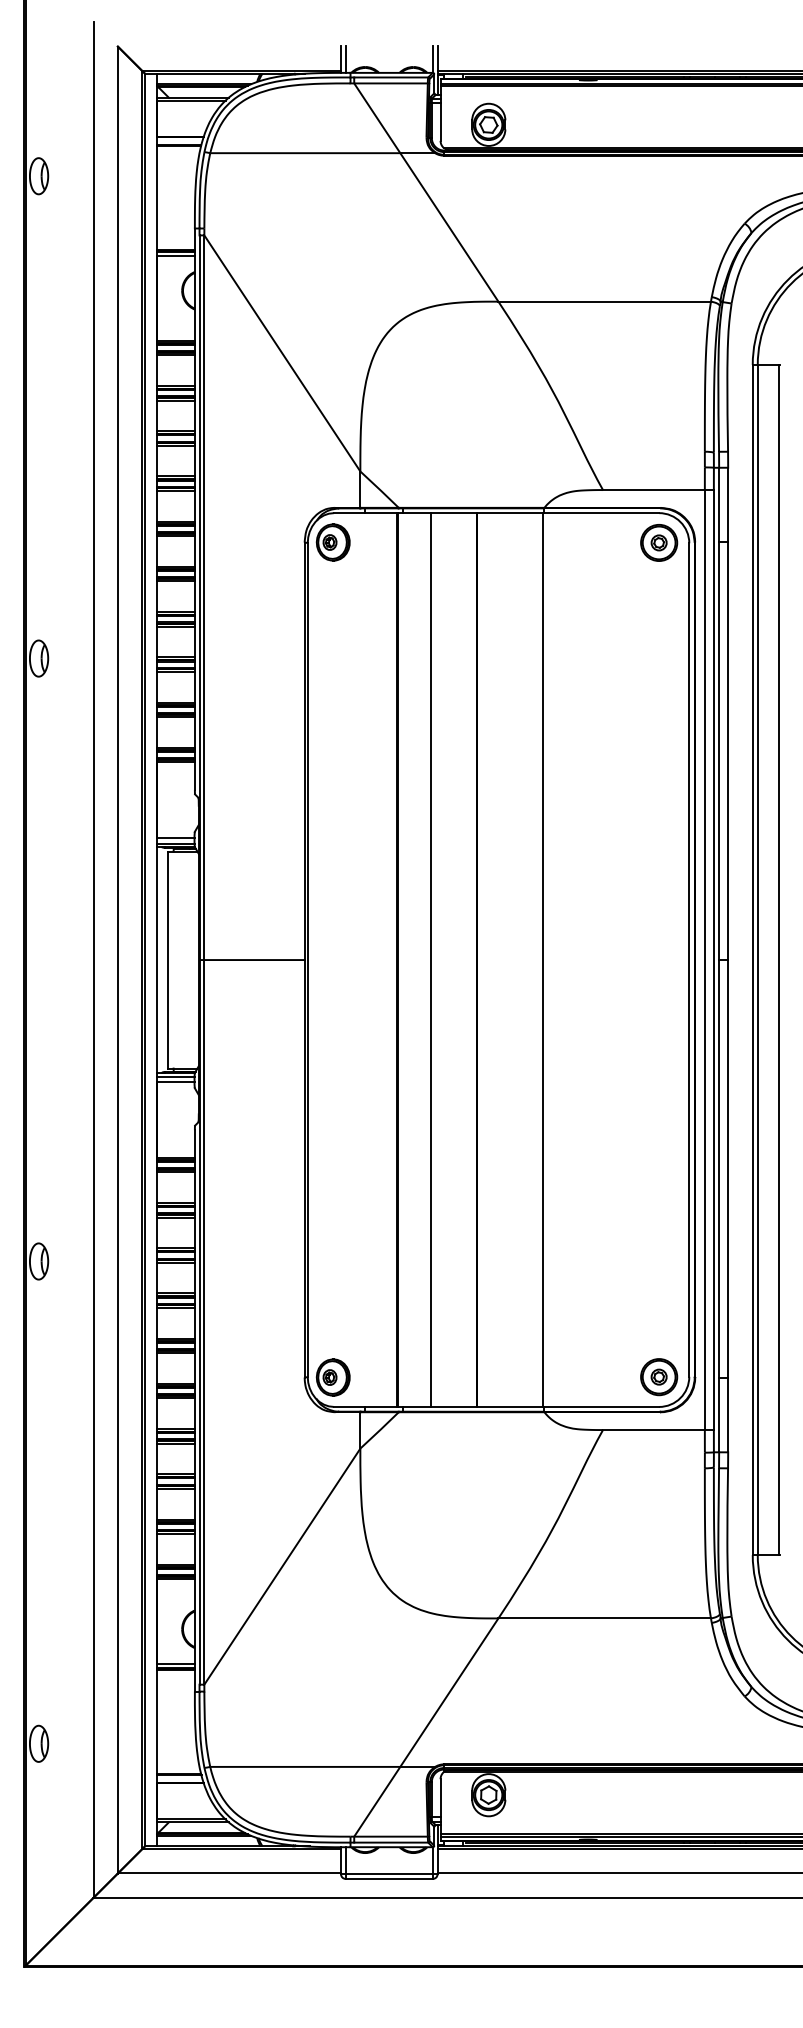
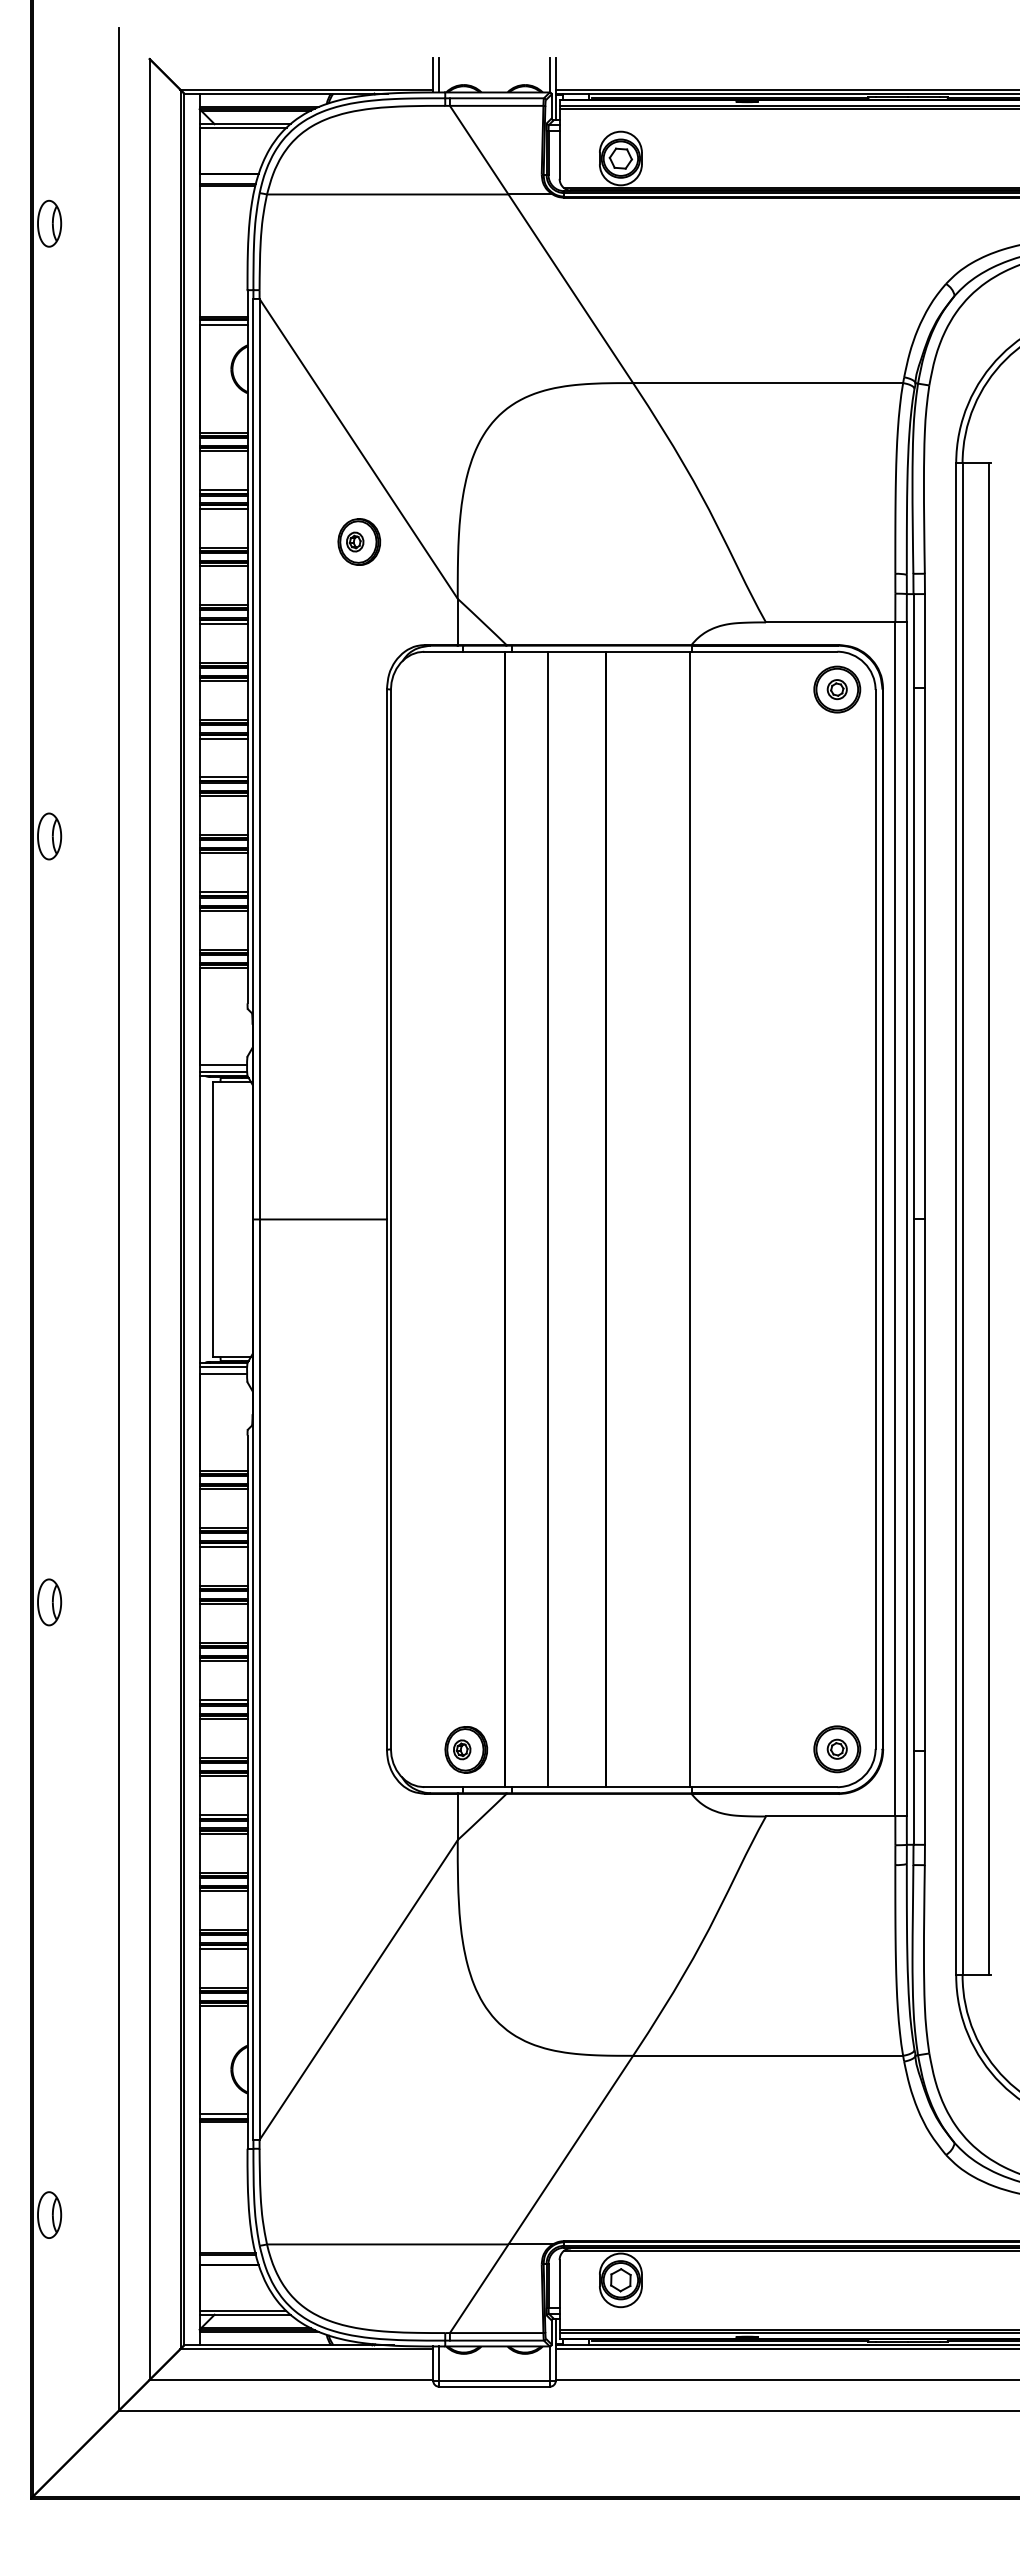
part: (333, 542) -> (359, 541), moved
part: (333, 1377) -> (466, 1749), moved

